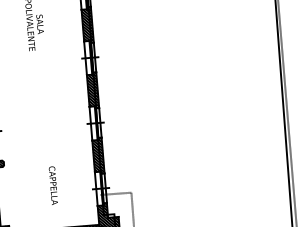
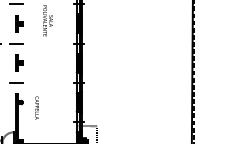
text: (52, 184) -> (36, 107), moved

